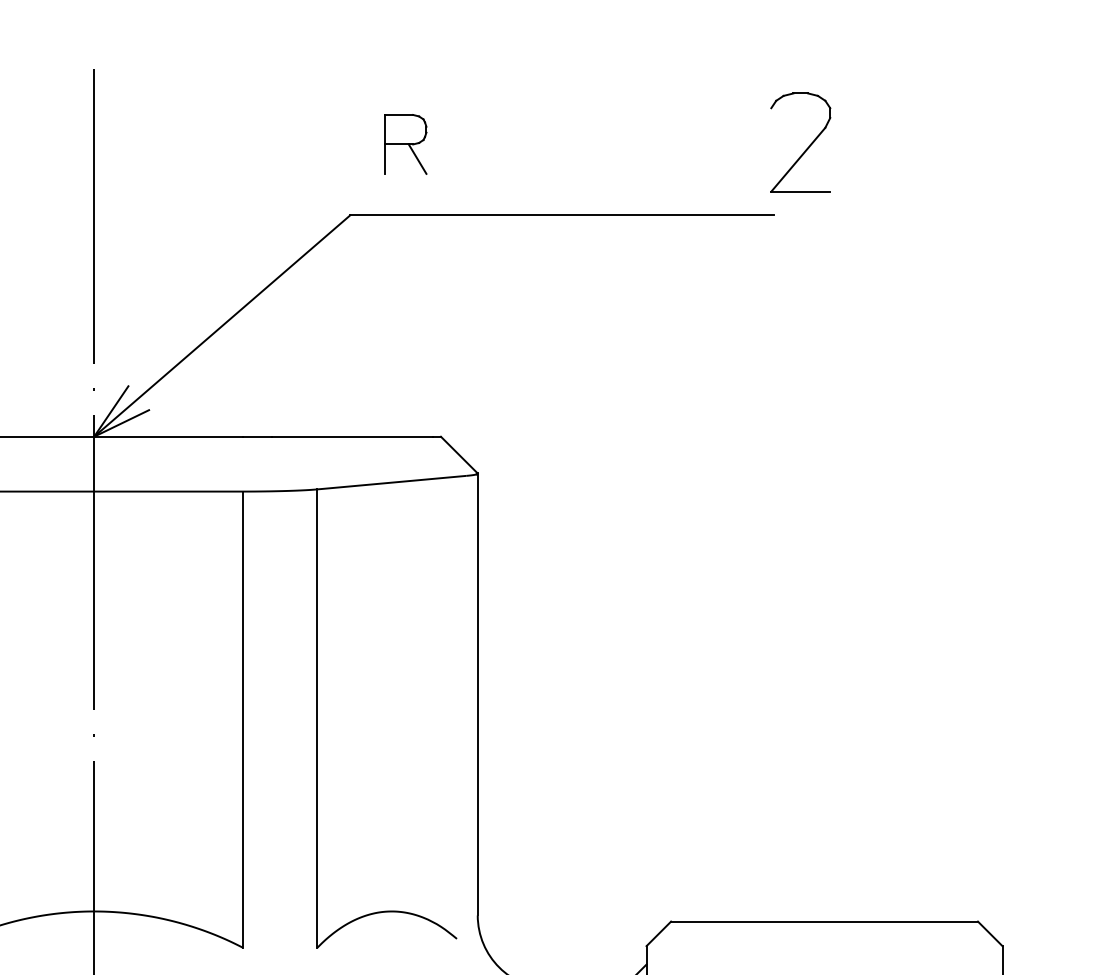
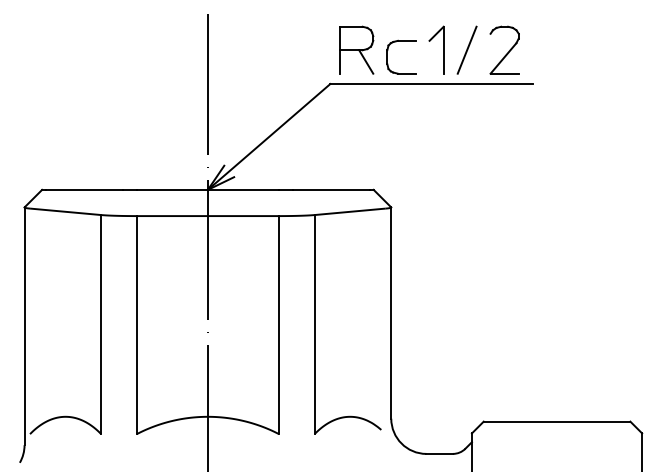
part: (800, 140) -> (504, 49), moved
part: (404, 143) -> (356, 49), size x1.67
part: (586, 143) -> (443, 49), added
line: (635, 143) -> (466, 49), added
part: (469, 157) -> (387, 56), added

